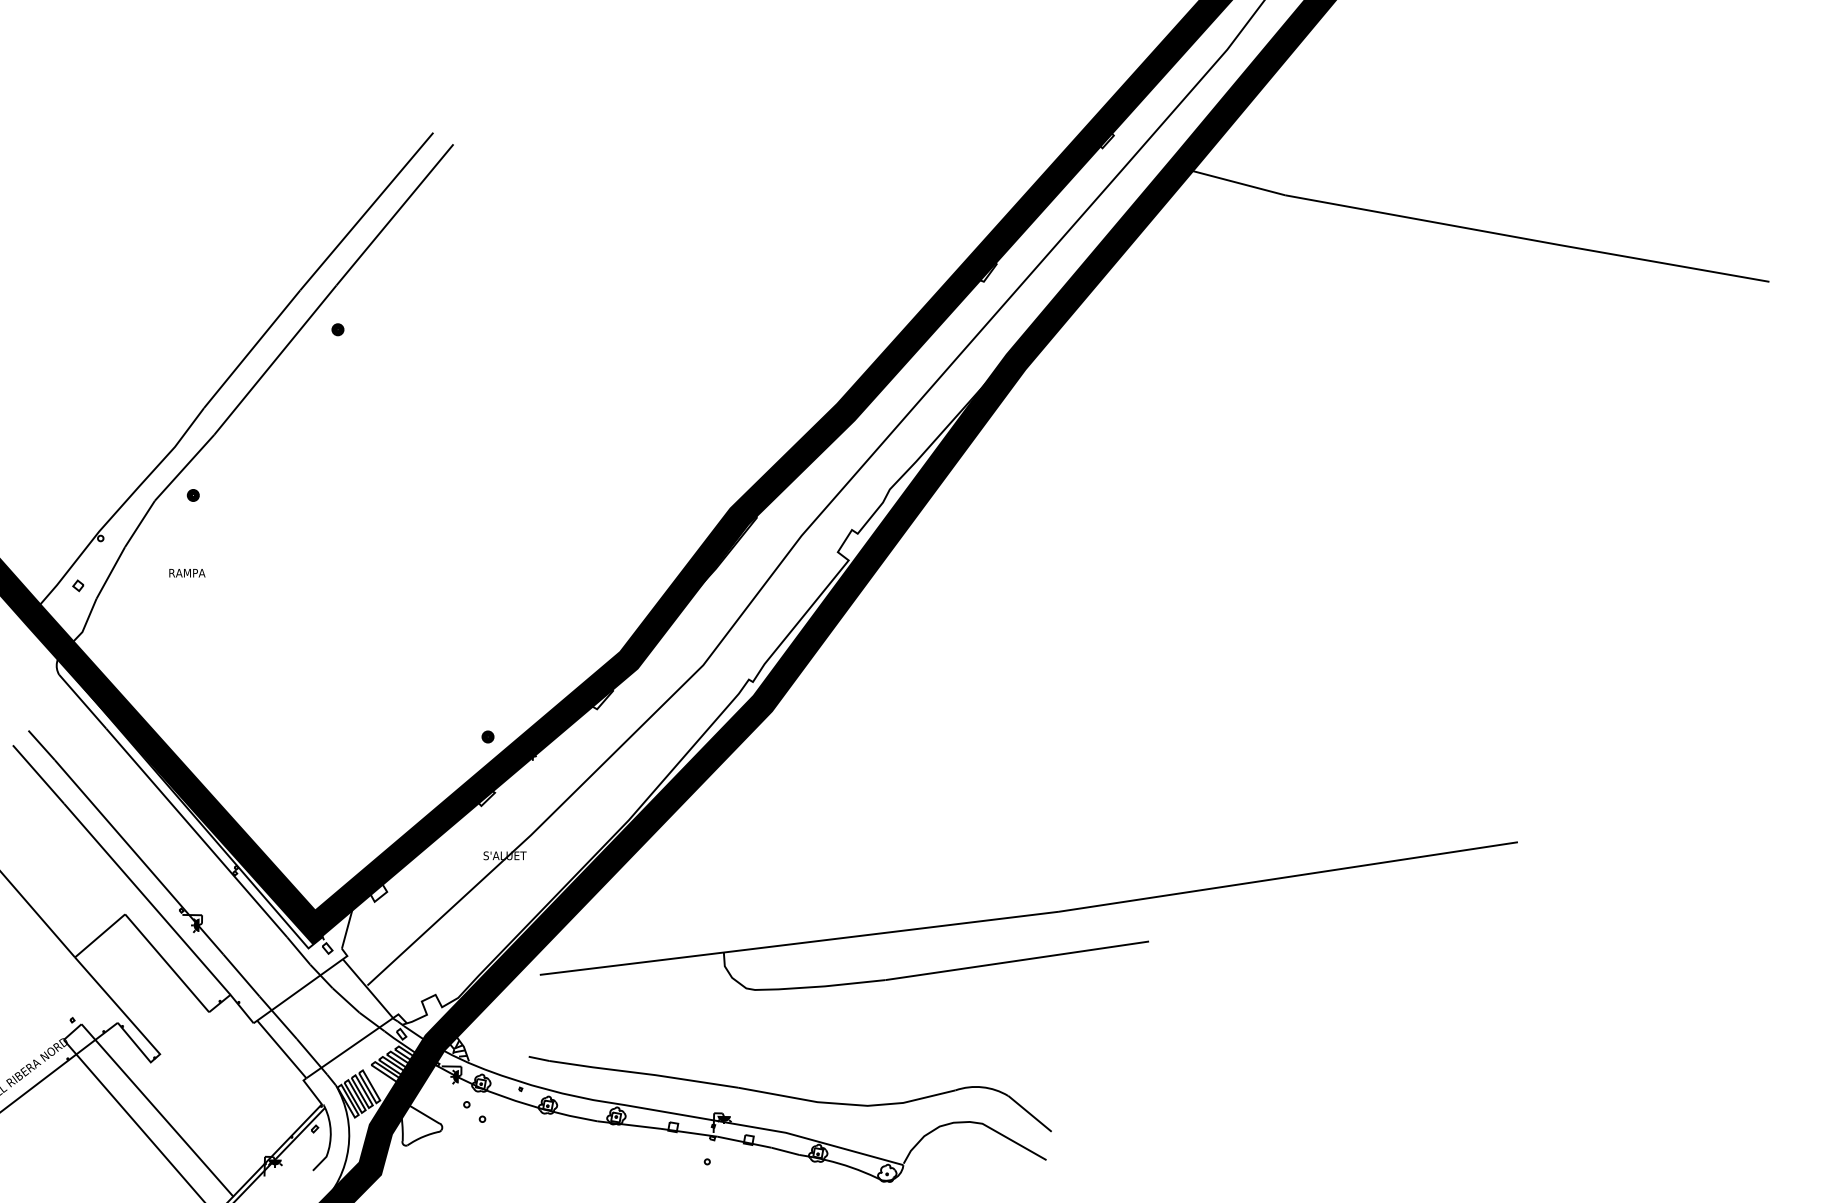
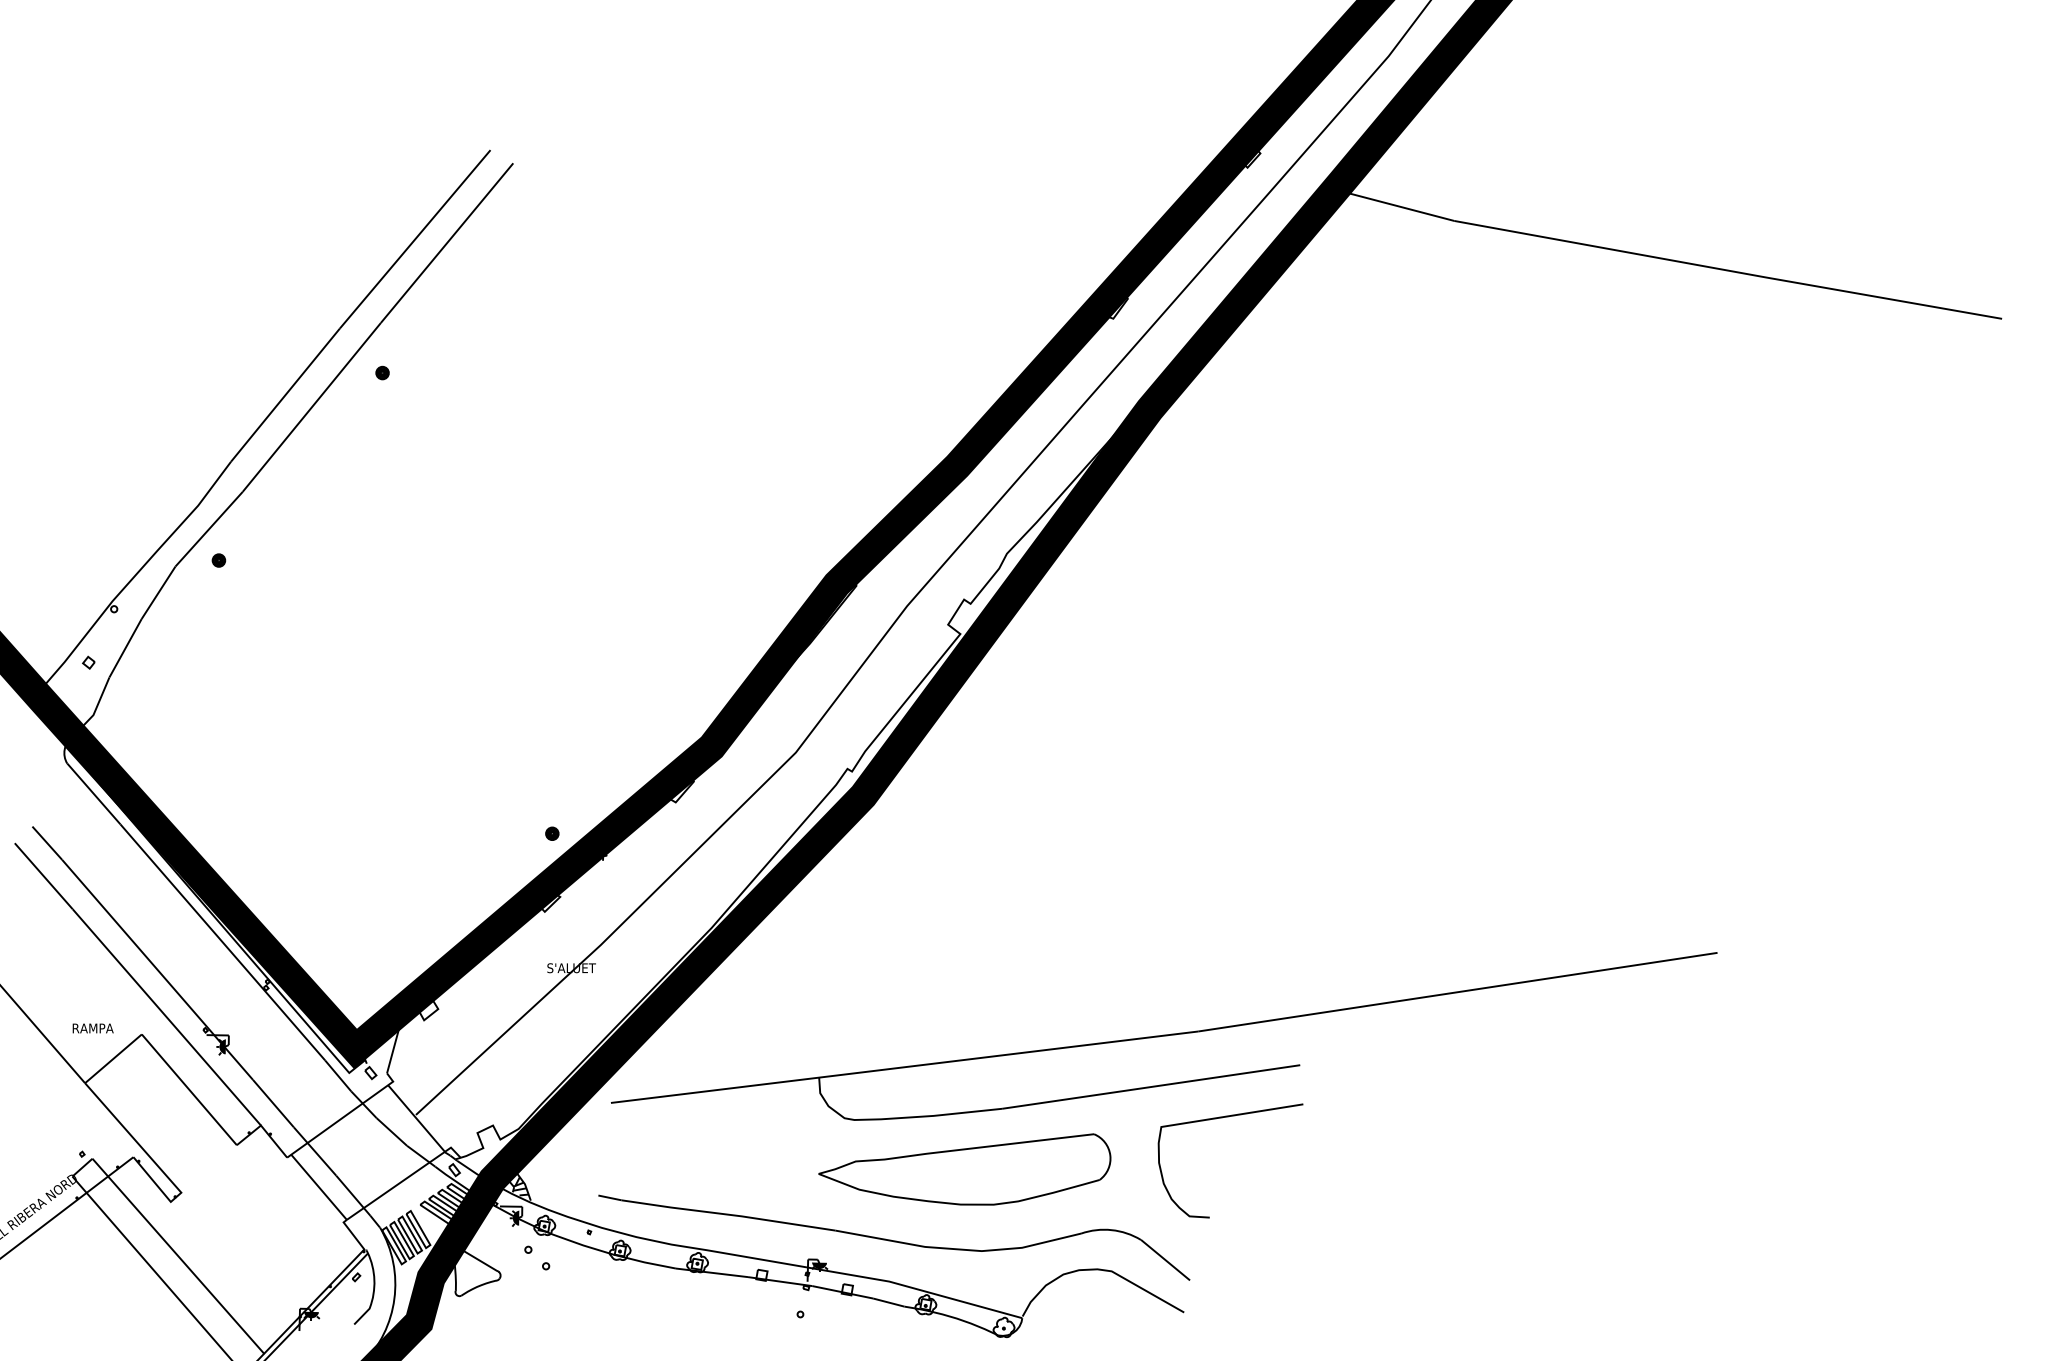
text: (186, 573) -> (92, 1028), moved
curve: (1080, 988) -> (1222, 1118), added
part: (852, 1033) -> (964, 1169), added

